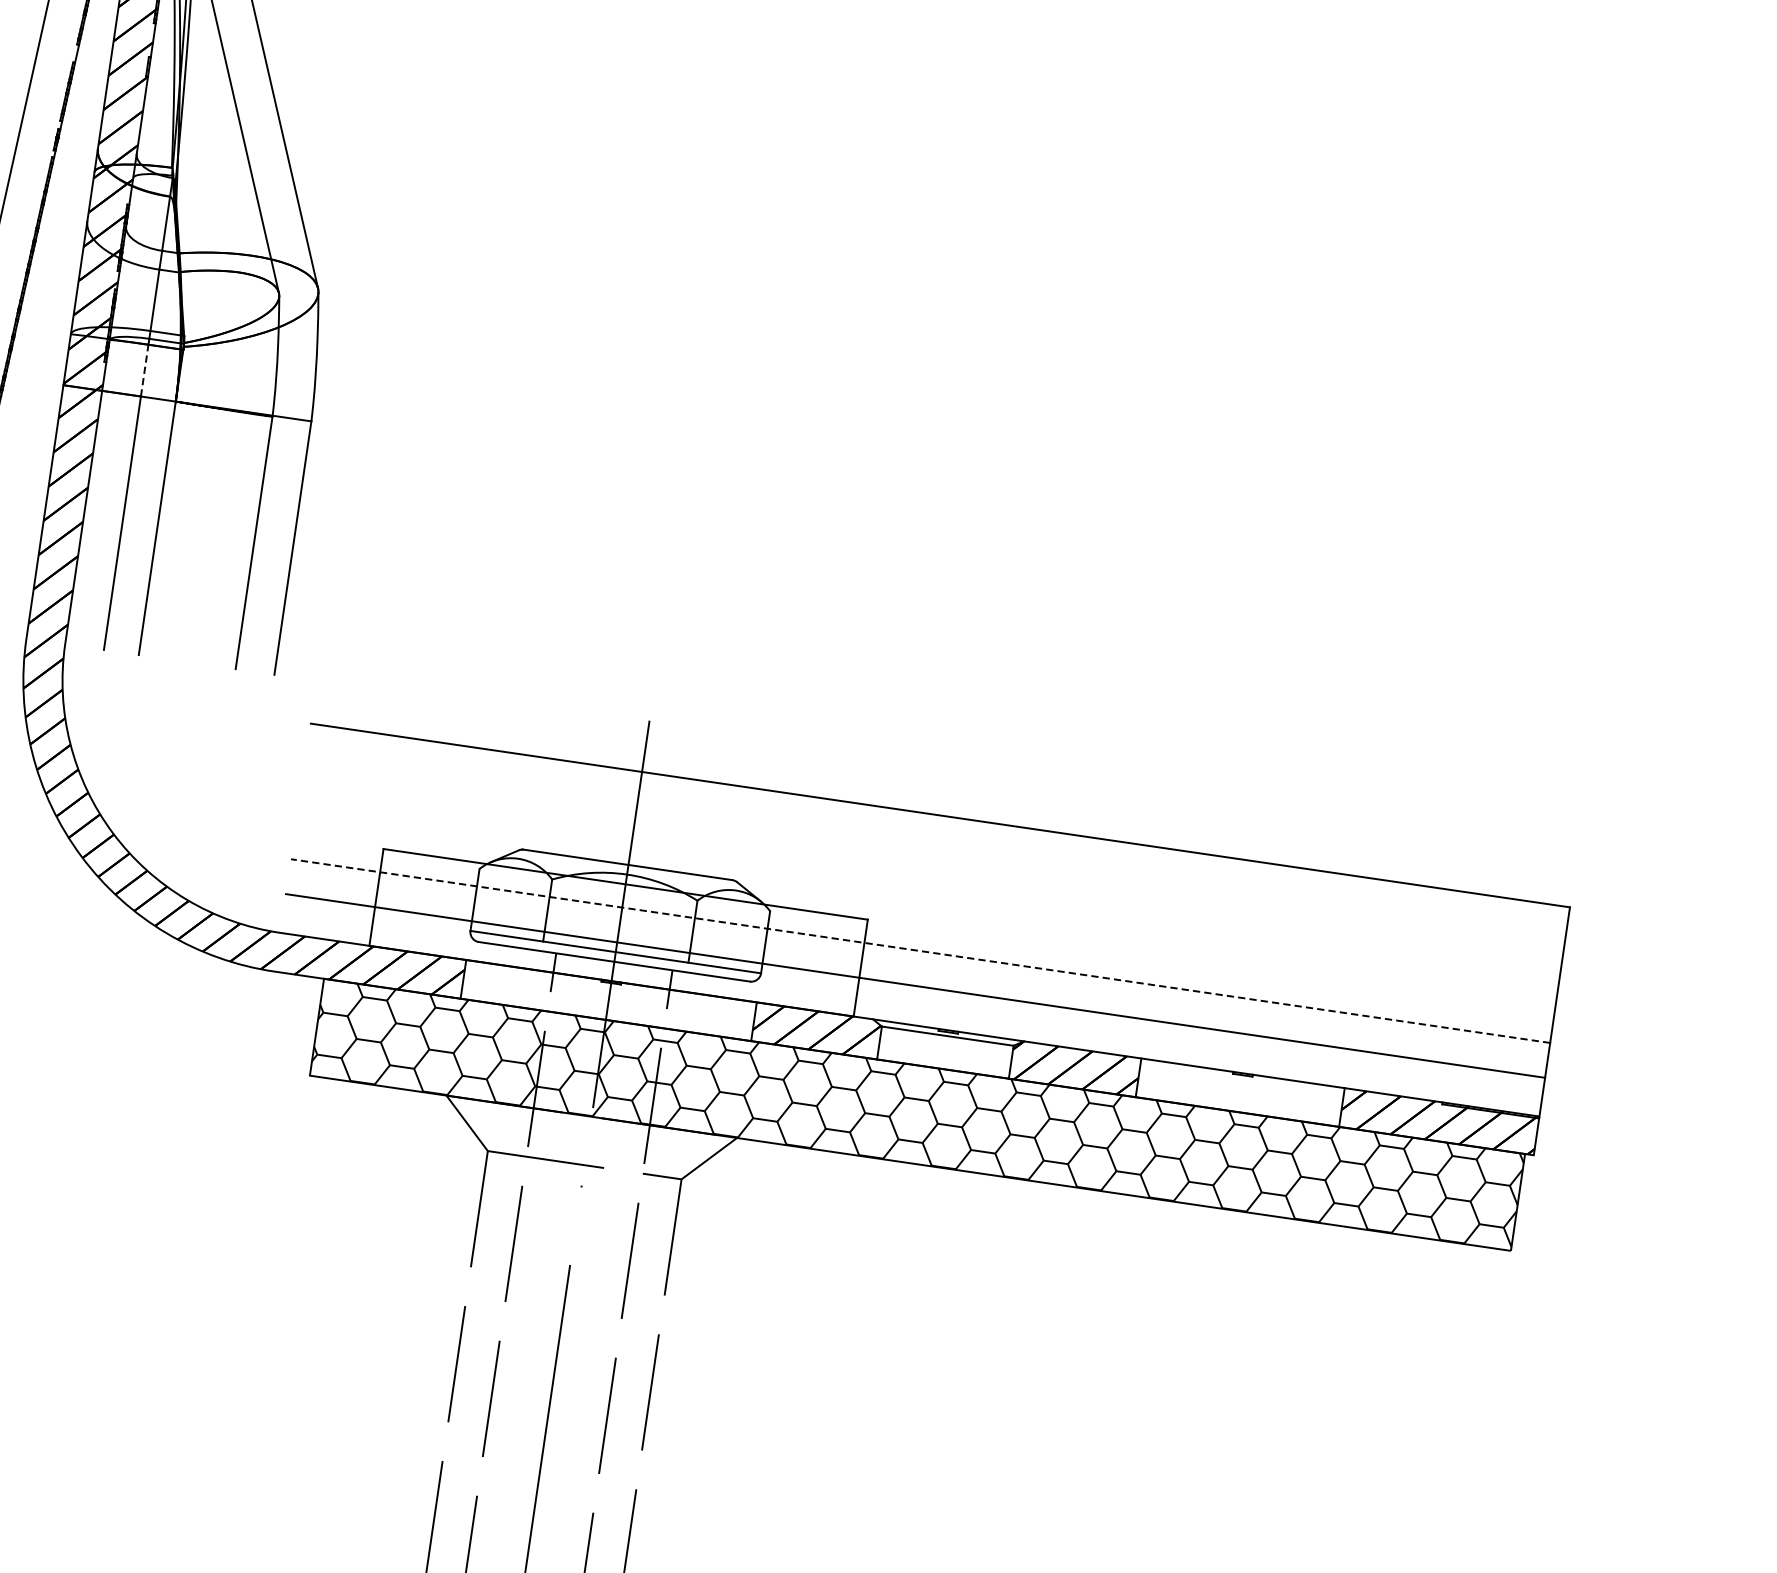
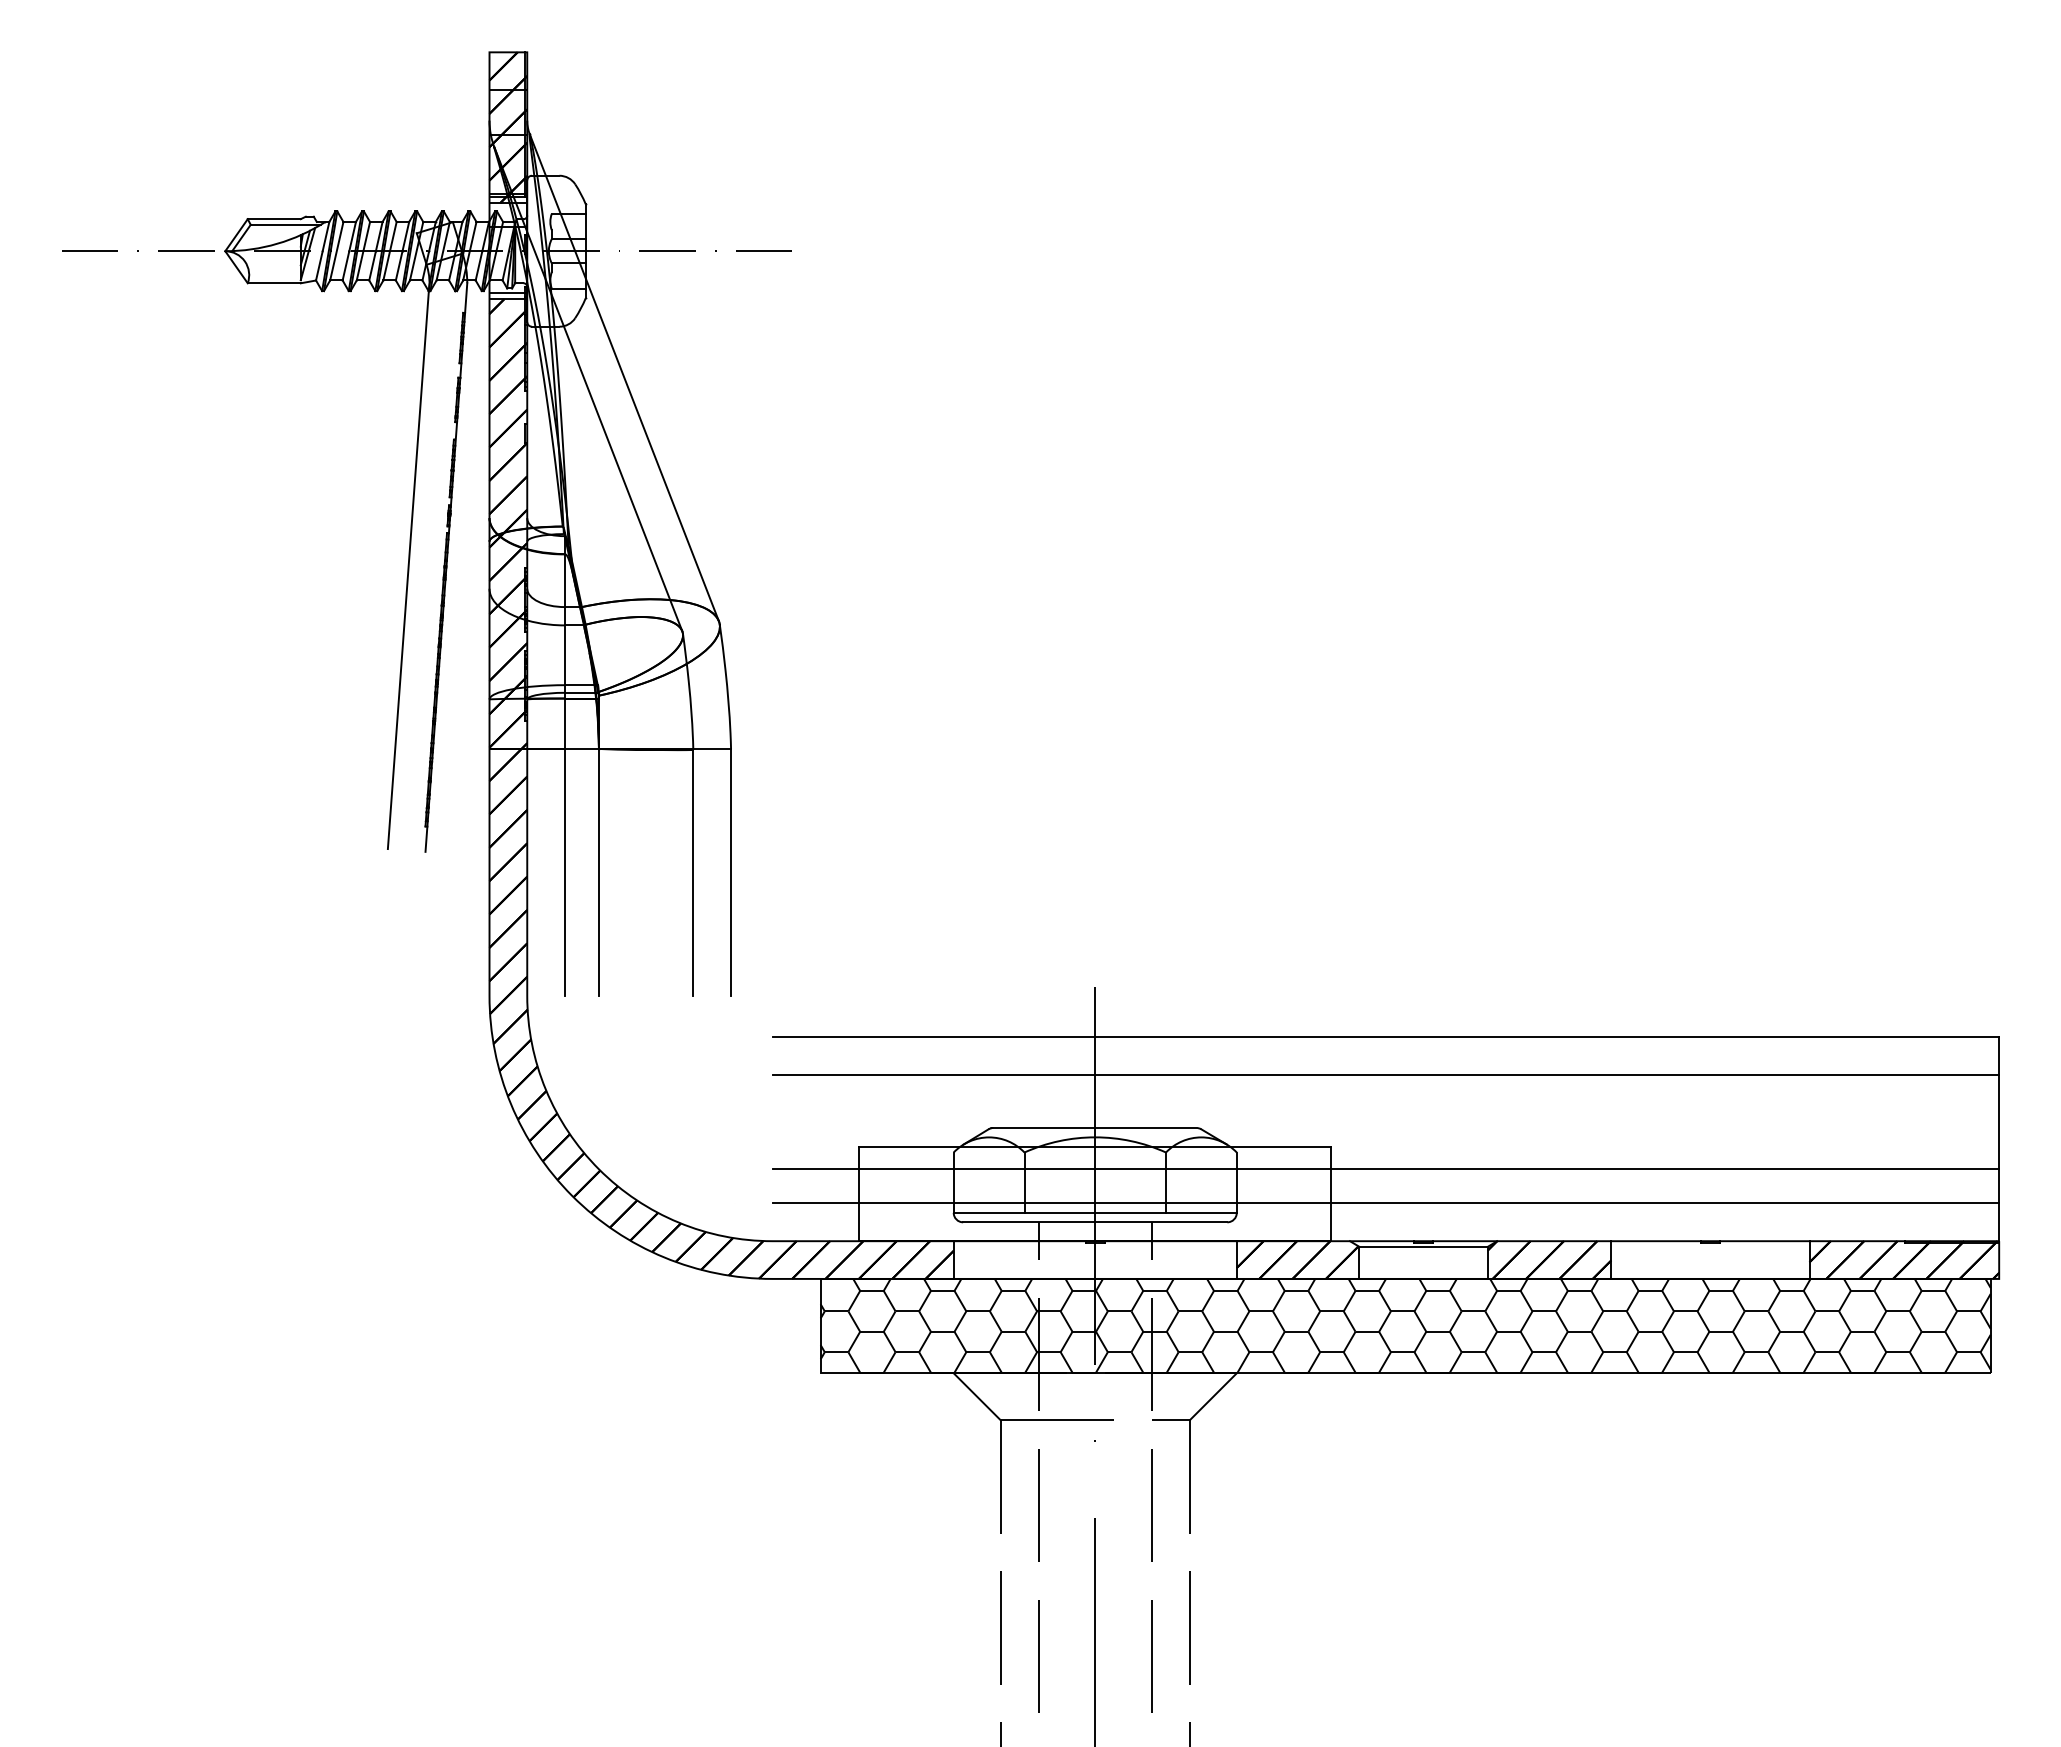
line: (144, 370) -> (564, 723), dashed -> solid
line: (934, 854) -> (1385, 1075), added
line: (920, 951) -> (1385, 1169), dashed -> solid

